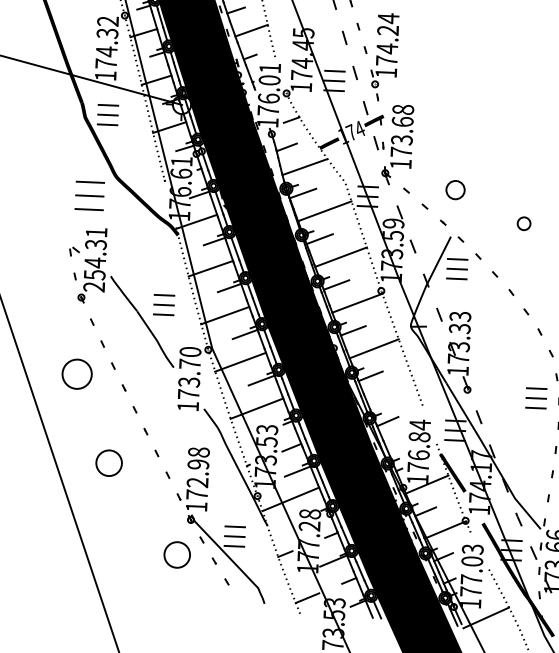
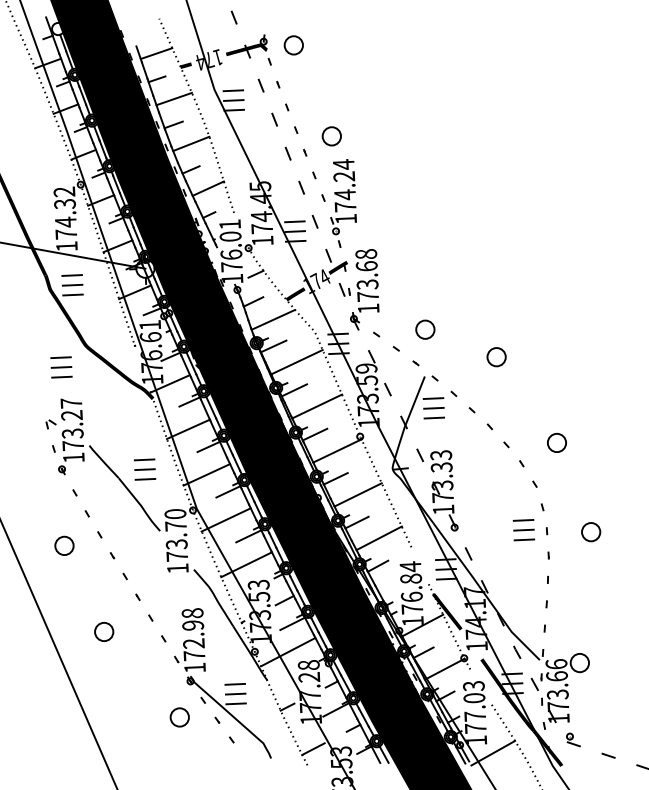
part: (89, 196) -> (61, 367), size x0.71
part: (523, 223) -> (496, 357), size x1.43
text: (95, 259) -> (72, 430), 254.31 -> 173.27
part: (77, 373) -> (64, 545), size x0.62
line: (390, 394) -> (378, 538), added
part: (109, 462) -> (104, 631), size x0.71
part: (176, 554) -> (179, 717), size x0.71

